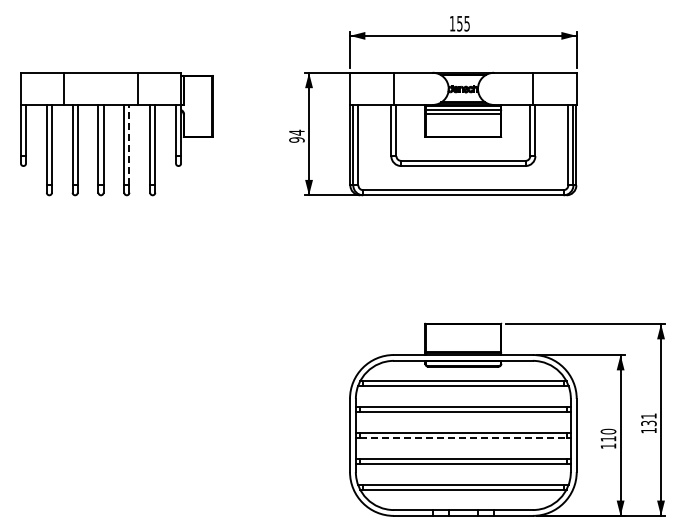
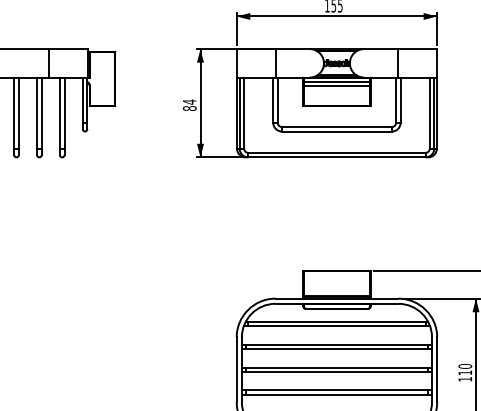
text: (296, 139) -> (189, 108), 94 -> 84
line: (129, 144) -> (41, 112), dashed -> solid
line: (463, 438) -> (337, 372), dashed -> solid

